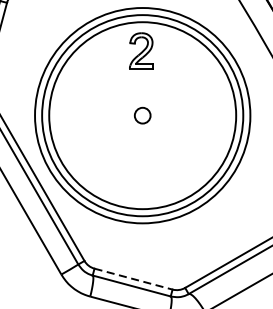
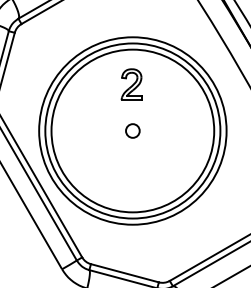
part: (141, 50) -> (131, 84), moved
line: (134, 279) -> (125, 273), dashed -> solid

